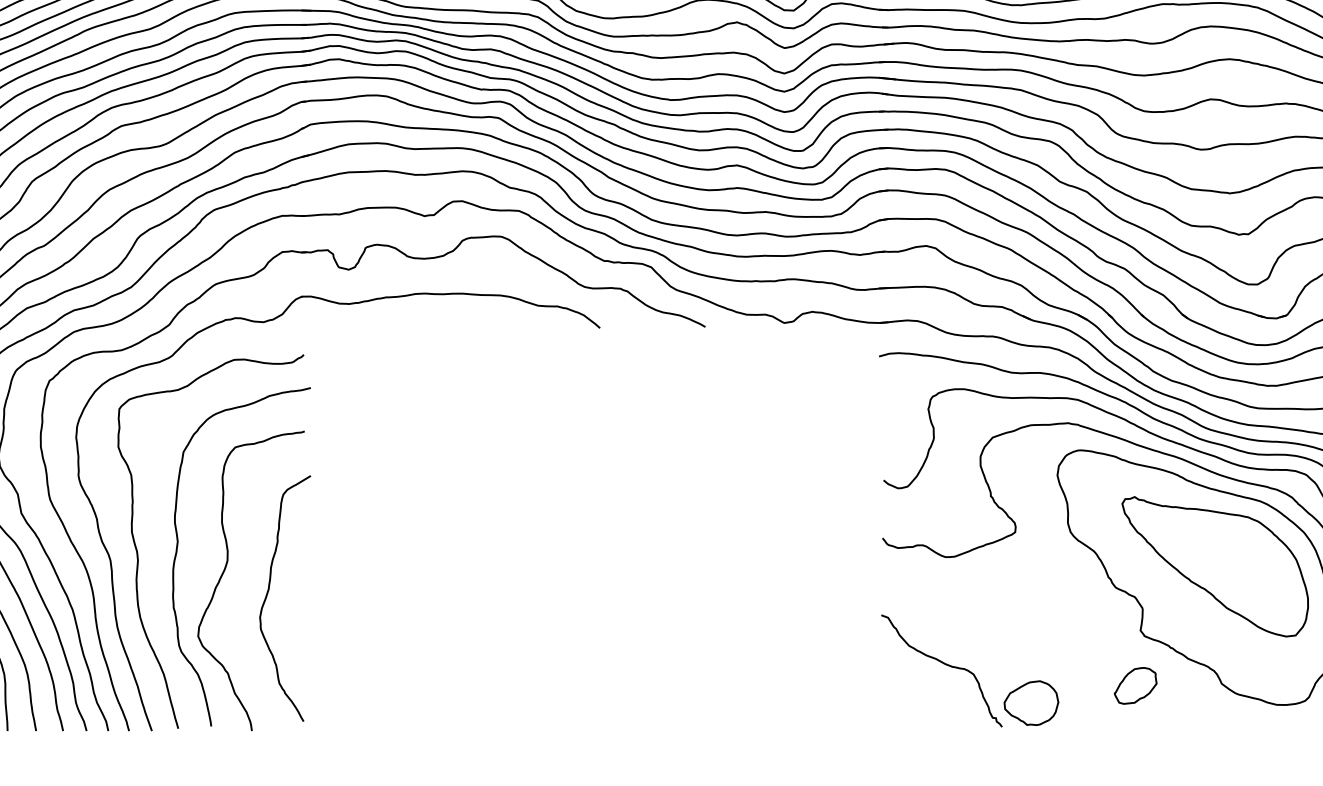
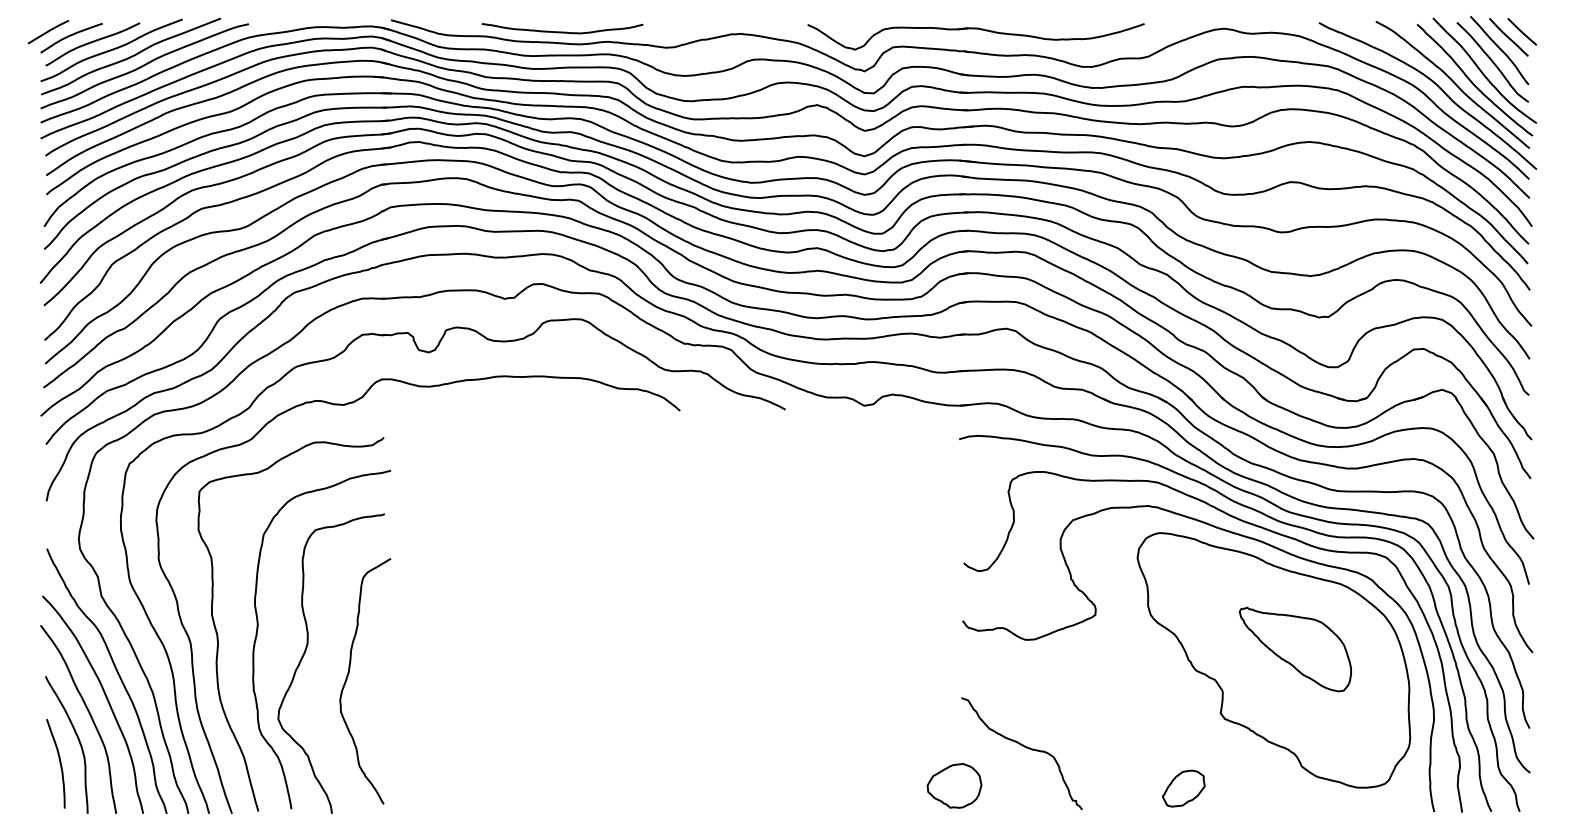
part: (1215, 566) -> (1295, 649), size x0.6
part: (1135, 685) -> (1183, 788), moved
part: (1031, 702) -> (954, 785), moved

